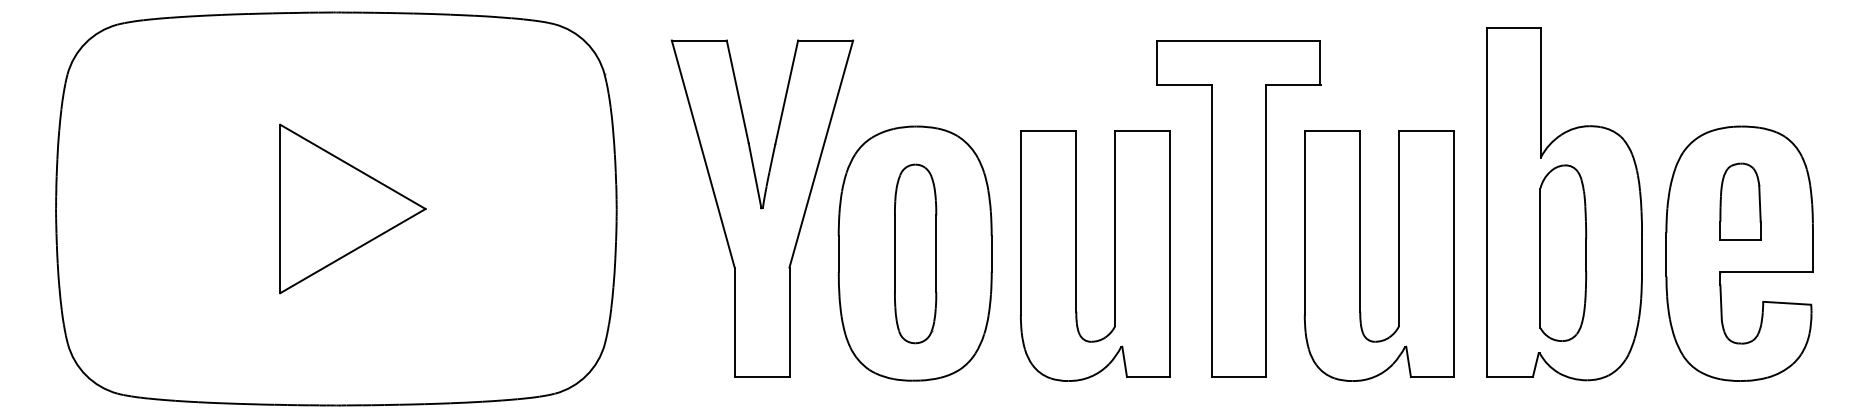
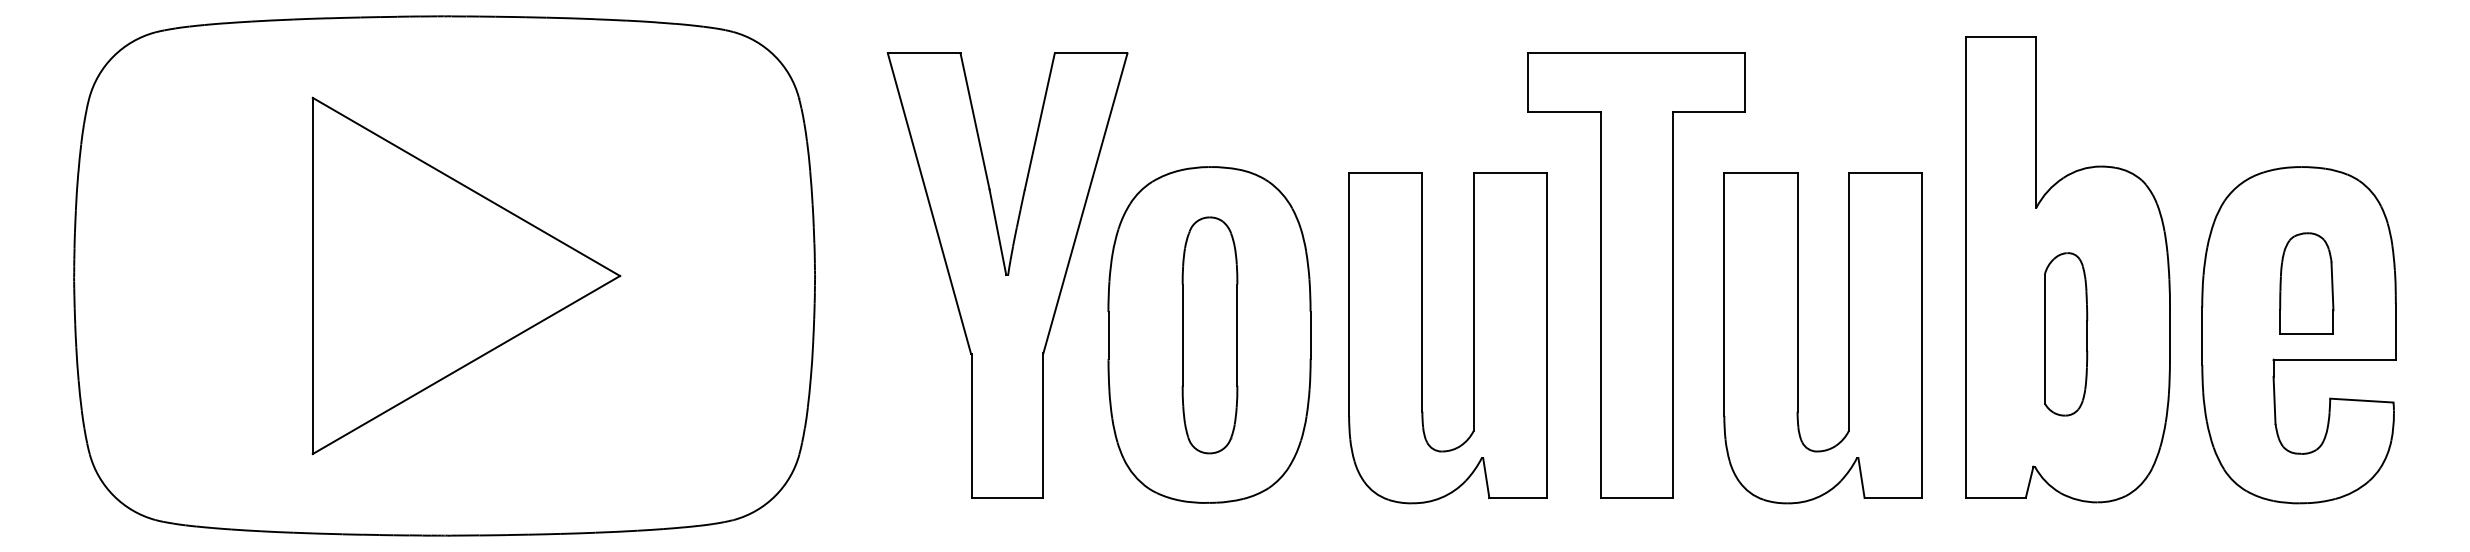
part: (1740, 201) -> (2306, 283), moved
part: (352, 208) -> (465, 275), size x1.6
part: (1563, 252) -> (2066, 333), size x0.7

